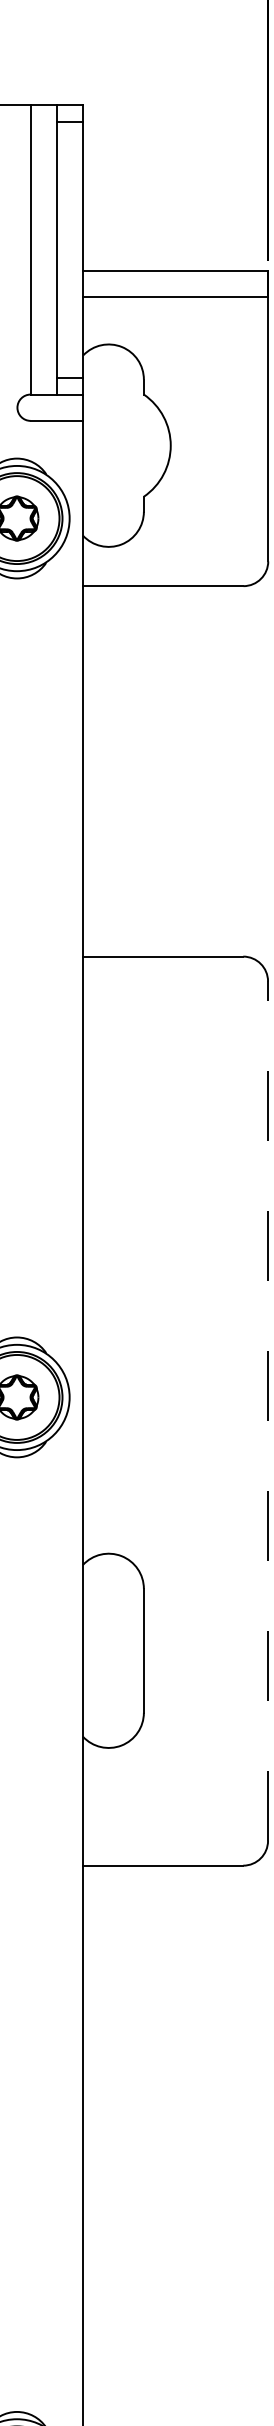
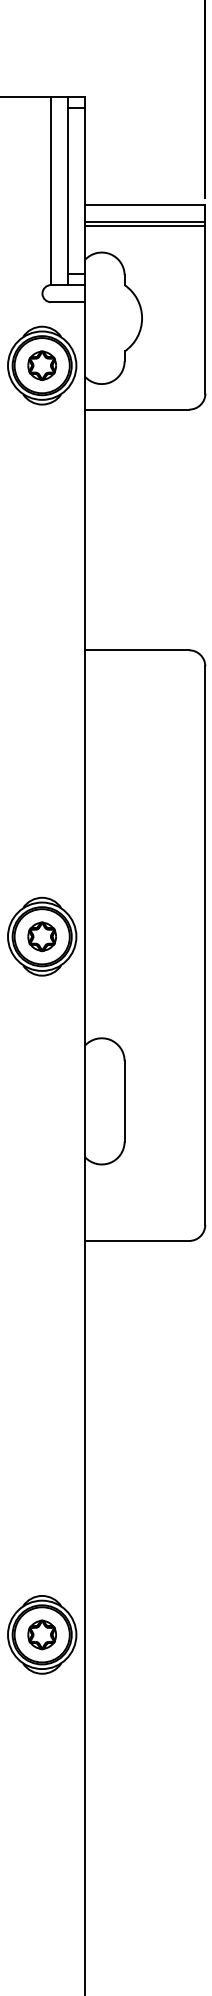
line: (175, 304) -> (145, 226), added
line: (268, 1410) -> (205, 945), dashed -> solid

